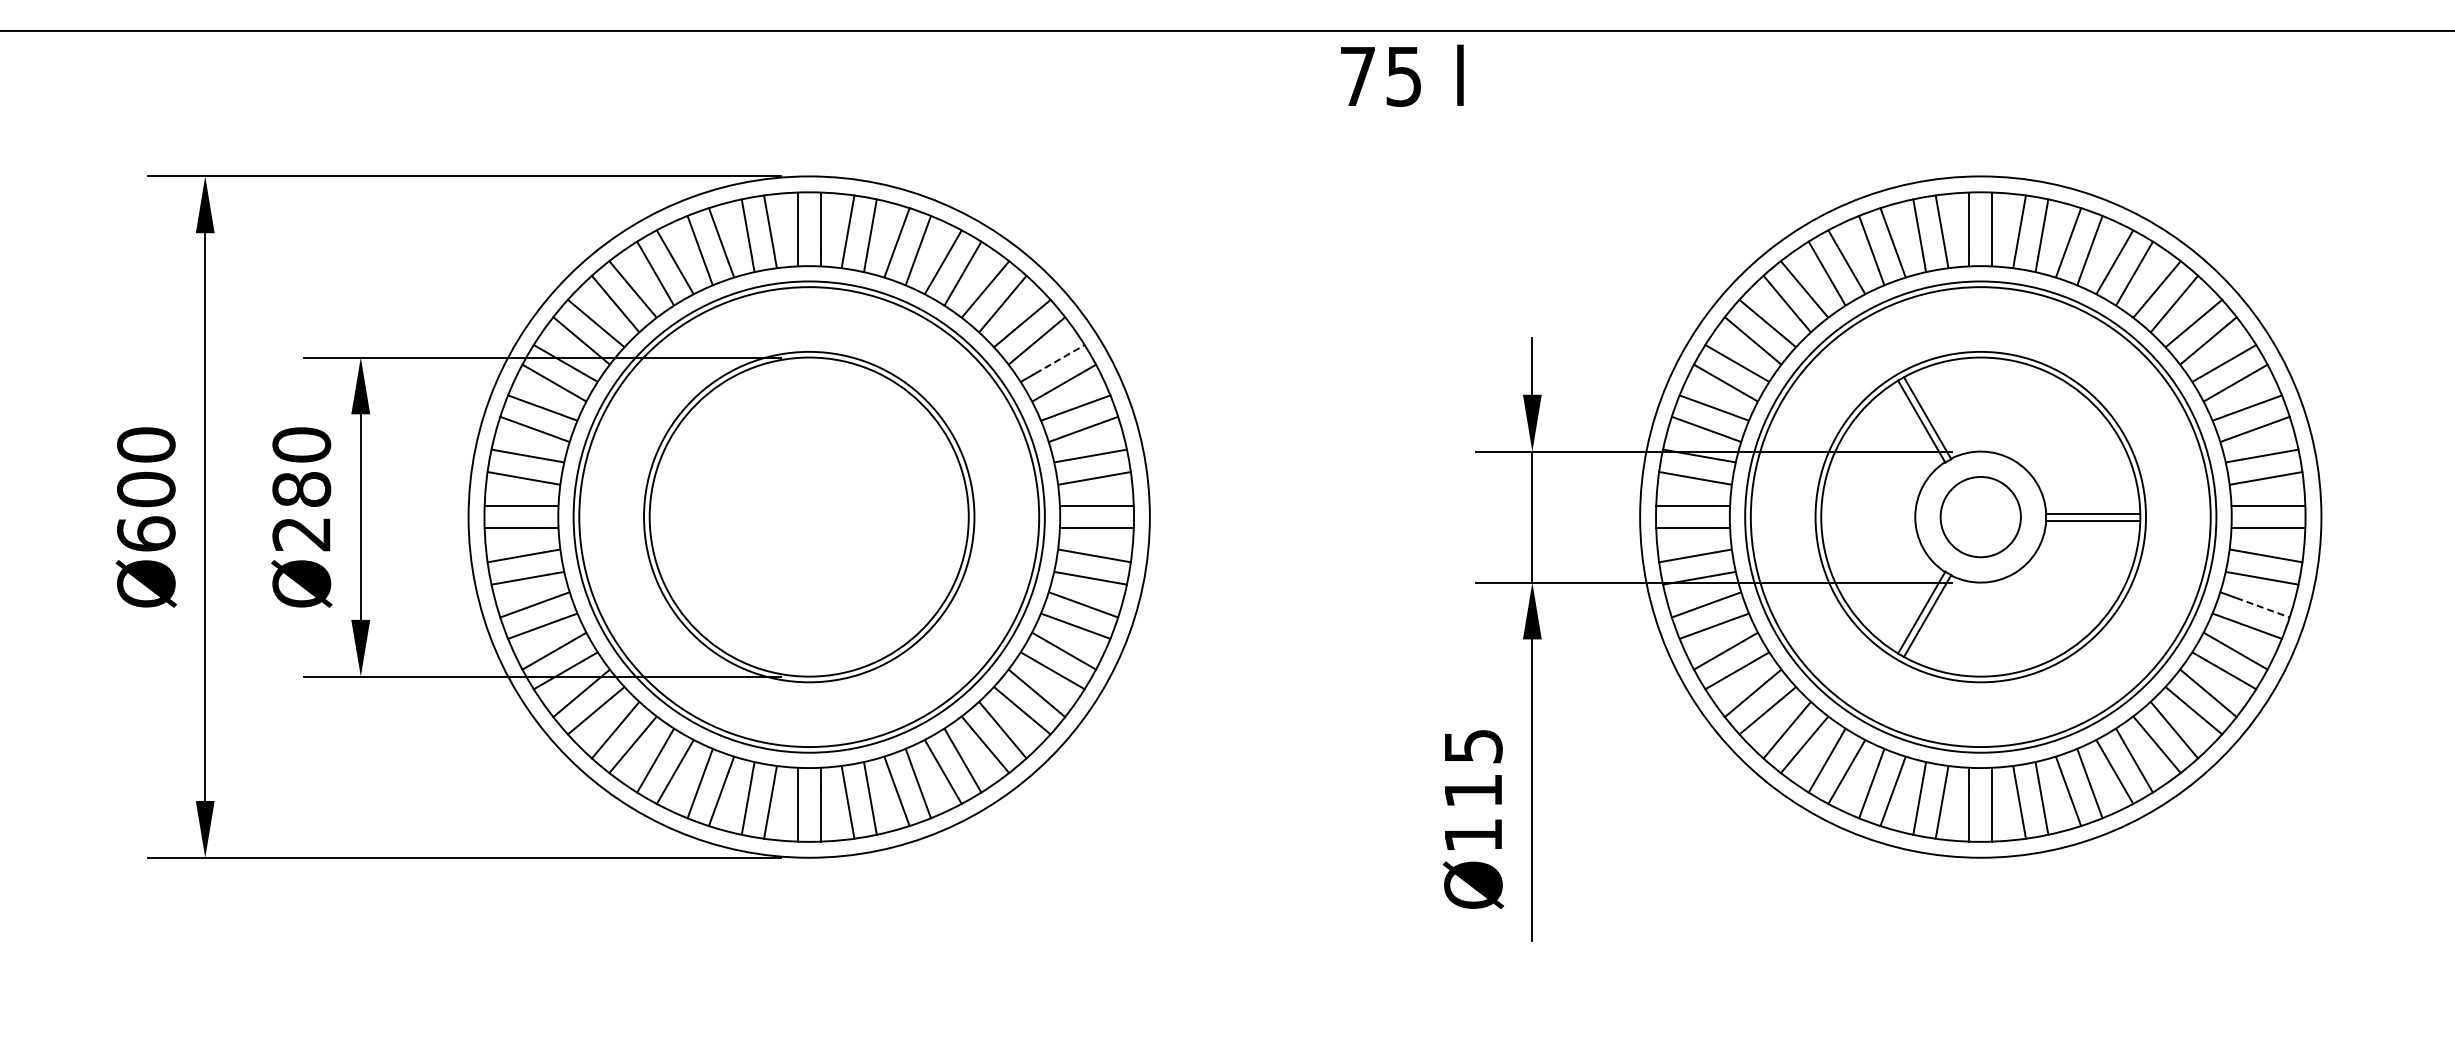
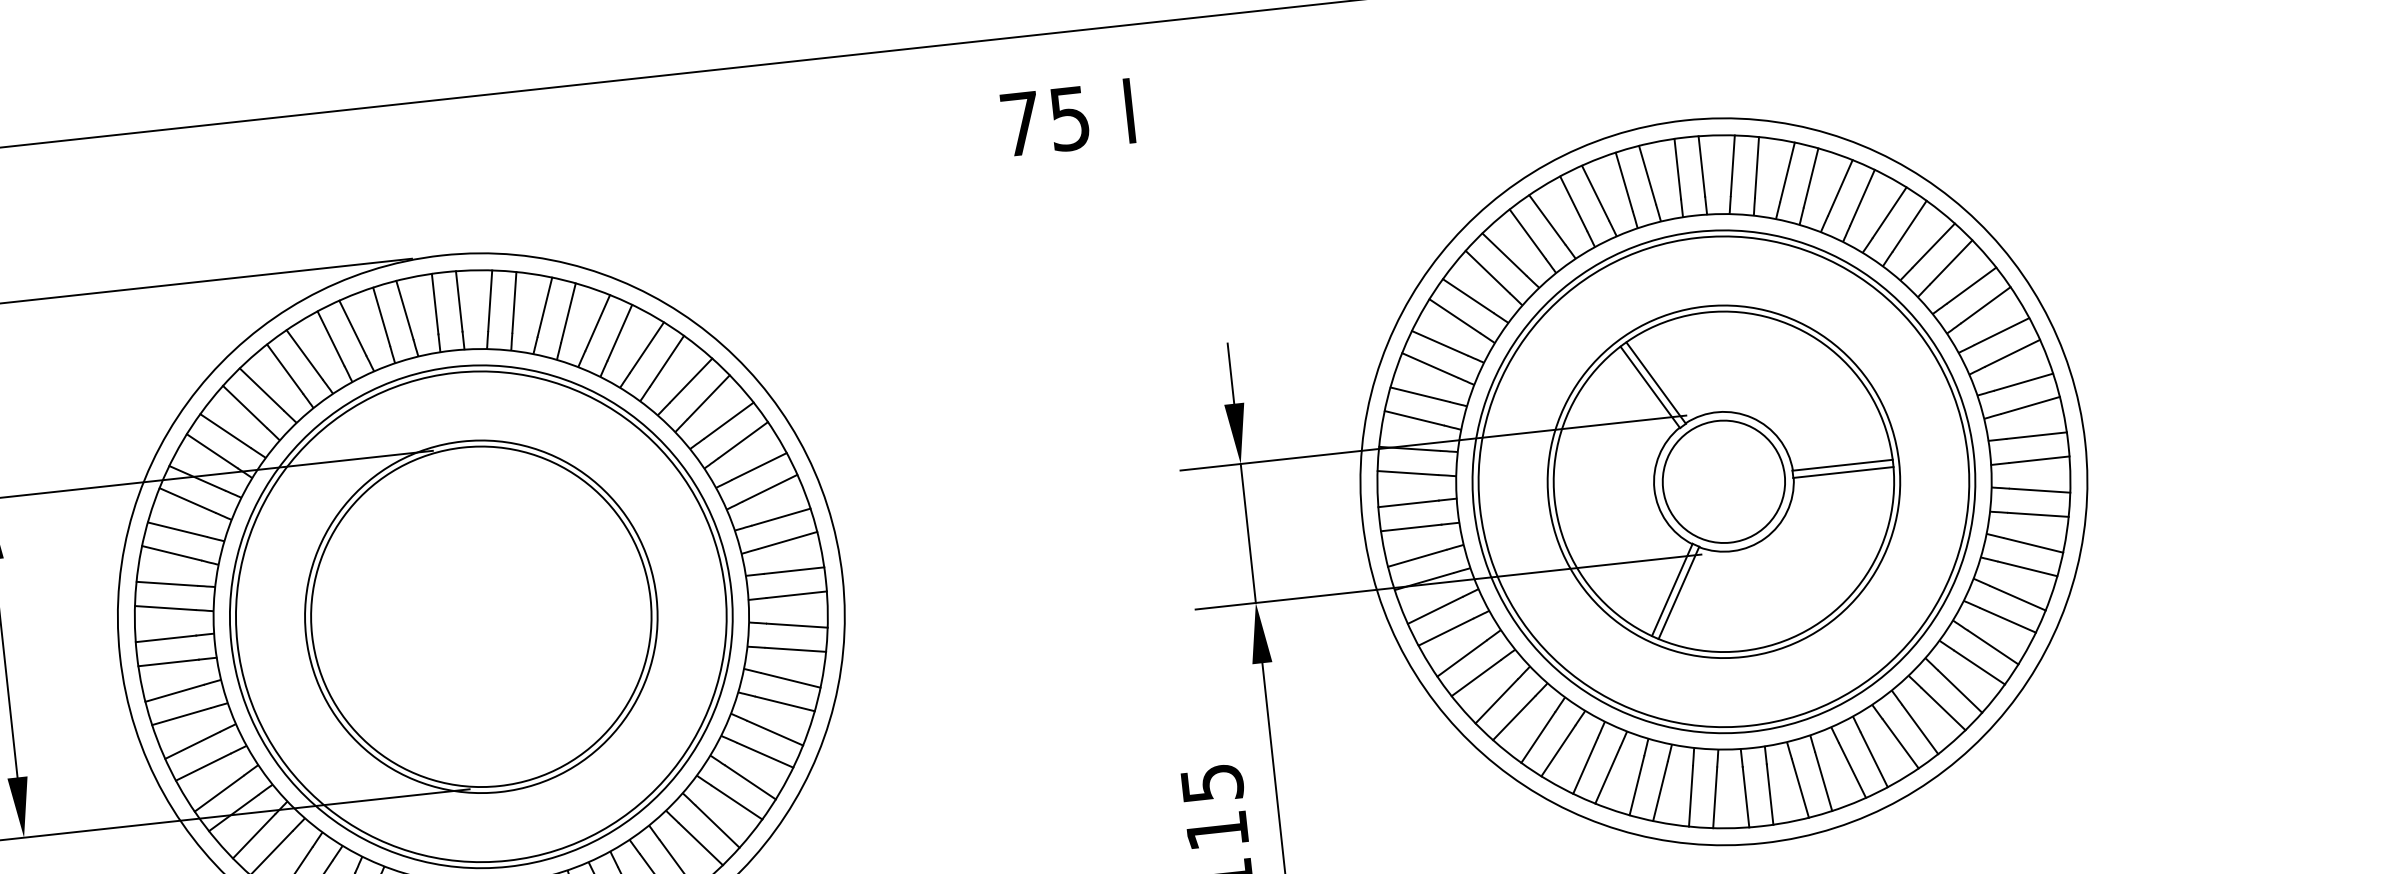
text: (1402, 75) -> (1068, 117), moved
line: (1060, 359) -> (729, 420), dashed -> solid
circle: (1980, 516) -> (1723, 481), size x1.43
line: (2262, 607) -> (2033, 545), dashed -> solid

